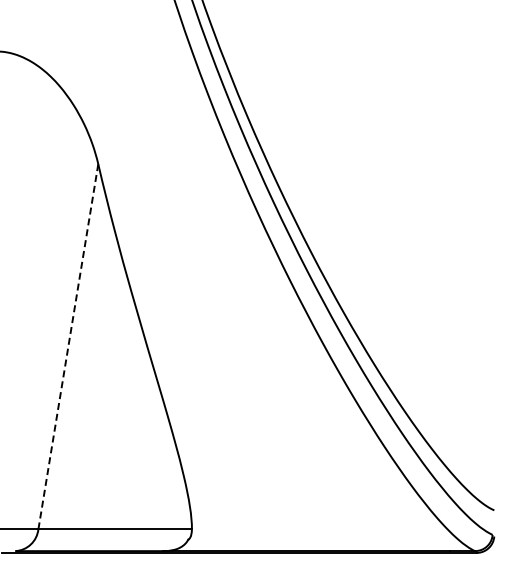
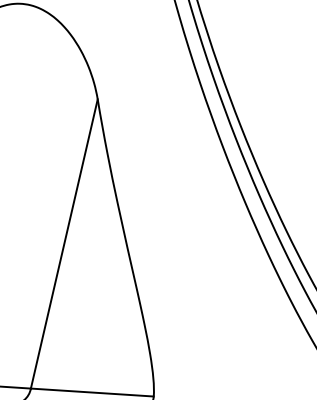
line: (68, 347) -> (64, 244), dashed -> solid

